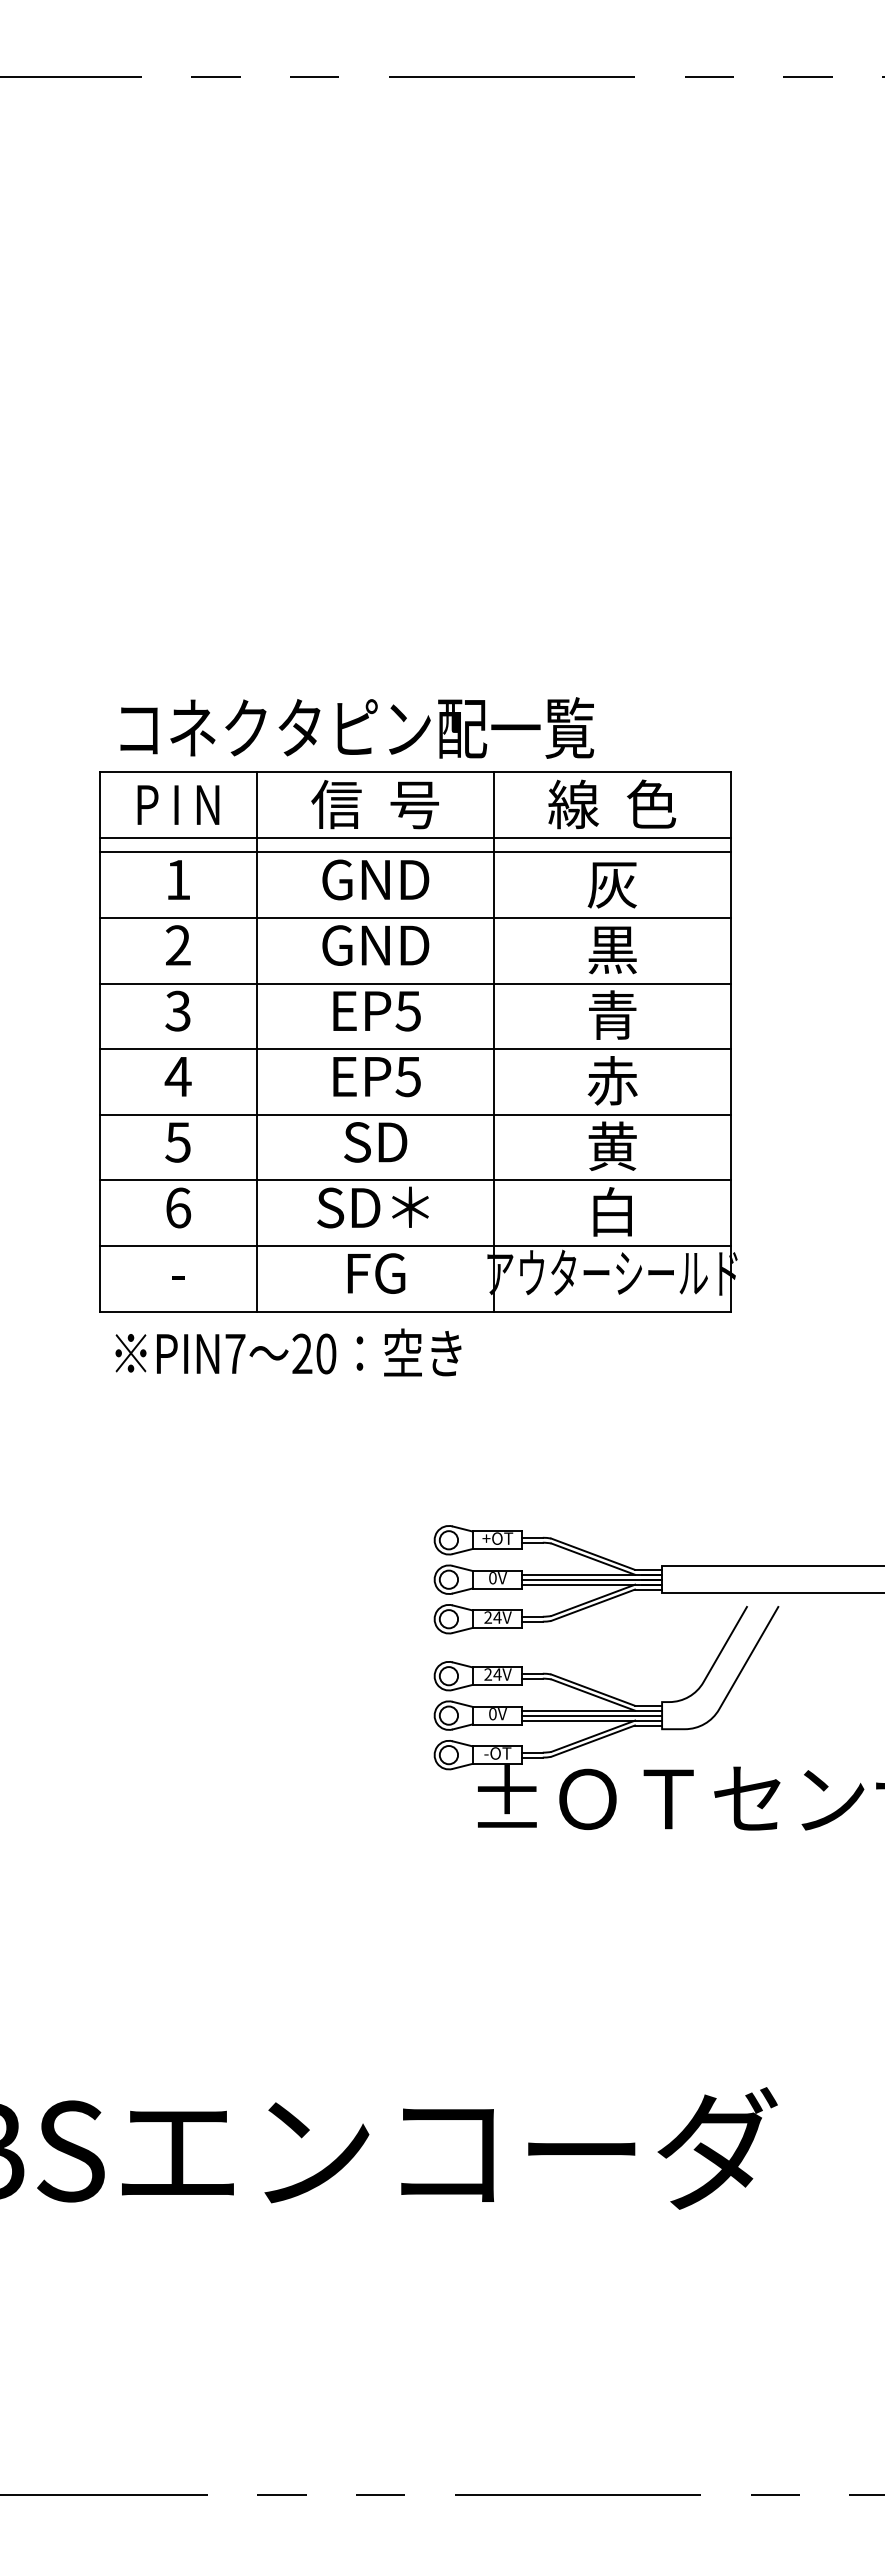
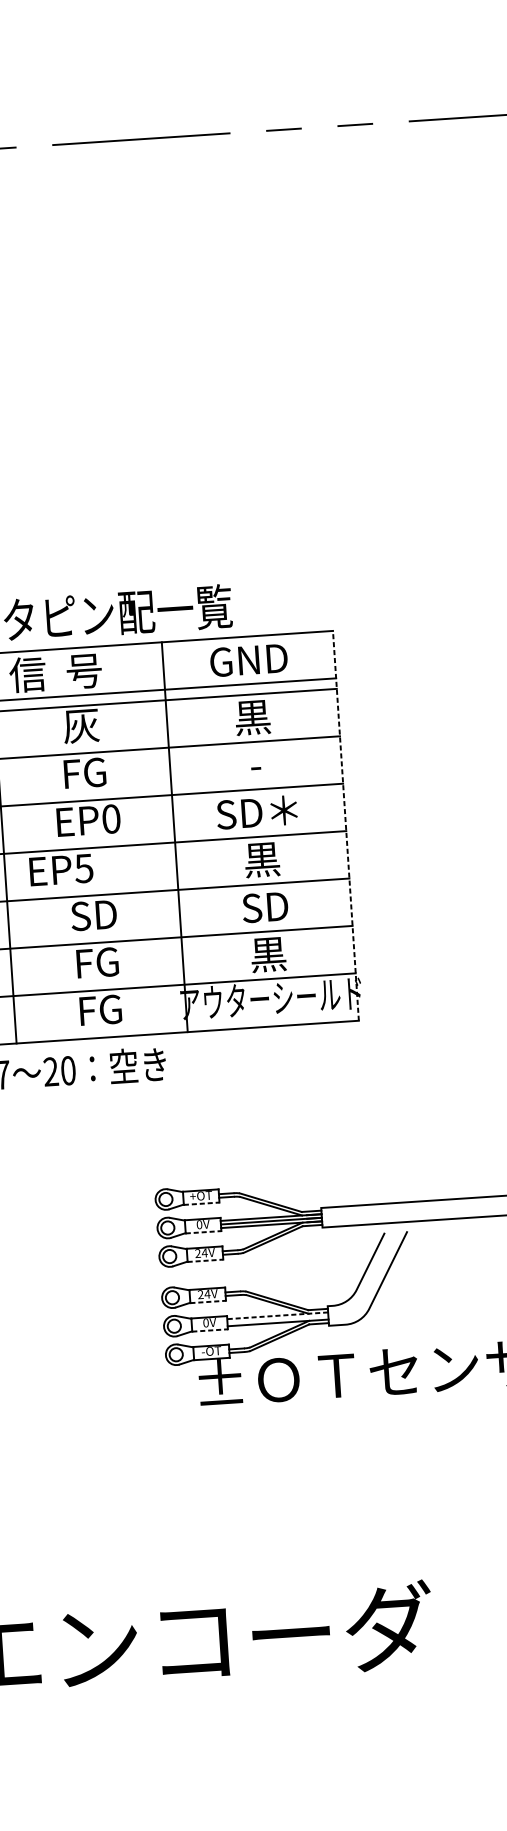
text: (374, 804) -> (55, 672), moved
text: (612, 804) -> (248, 659), 線  色 -> GND
text: (375, 880) -> (81, 726), GND -> 灰
text: (611, 884) -> (251, 717), 灰 -> 黒
text: (375, 945) -> (84, 773), GND -> FG
text: (612, 950) -> (255, 765), 黒 -> -
text: (407, 1010) -> (110, 818), EP5 -> EP0
text: (609, 1014) -> (256, 811), 青 -> SD＊
line: (731, 1041) -> (346, 825), solid -> dashed
text: (376, 1077) -> (61, 870), moved
text: (612, 1080) -> (262, 859), 赤 -> 黒
text: (612, 1145) -> (265, 906), 黄 -> SD
text: (372, 1207) -> (94, 962), SD＊ -> FG
text: (612, 1211) -> (268, 954), 白 -> 黒
line: (497, 1549) -> (201, 1203), solid -> dashed
line: (497, 1588) -> (203, 1232), solid -> dashed
line: (497, 1628) -> (205, 1260), solid -> dashed
line: (497, 1685) -> (208, 1302), solid -> dashed
line: (592, 1710) -> (277, 1315), solid -> dashed
line: (592, 1715) -> (278, 1319), removed
line: (497, 1724) -> (209, 1330), solid -> dashed

